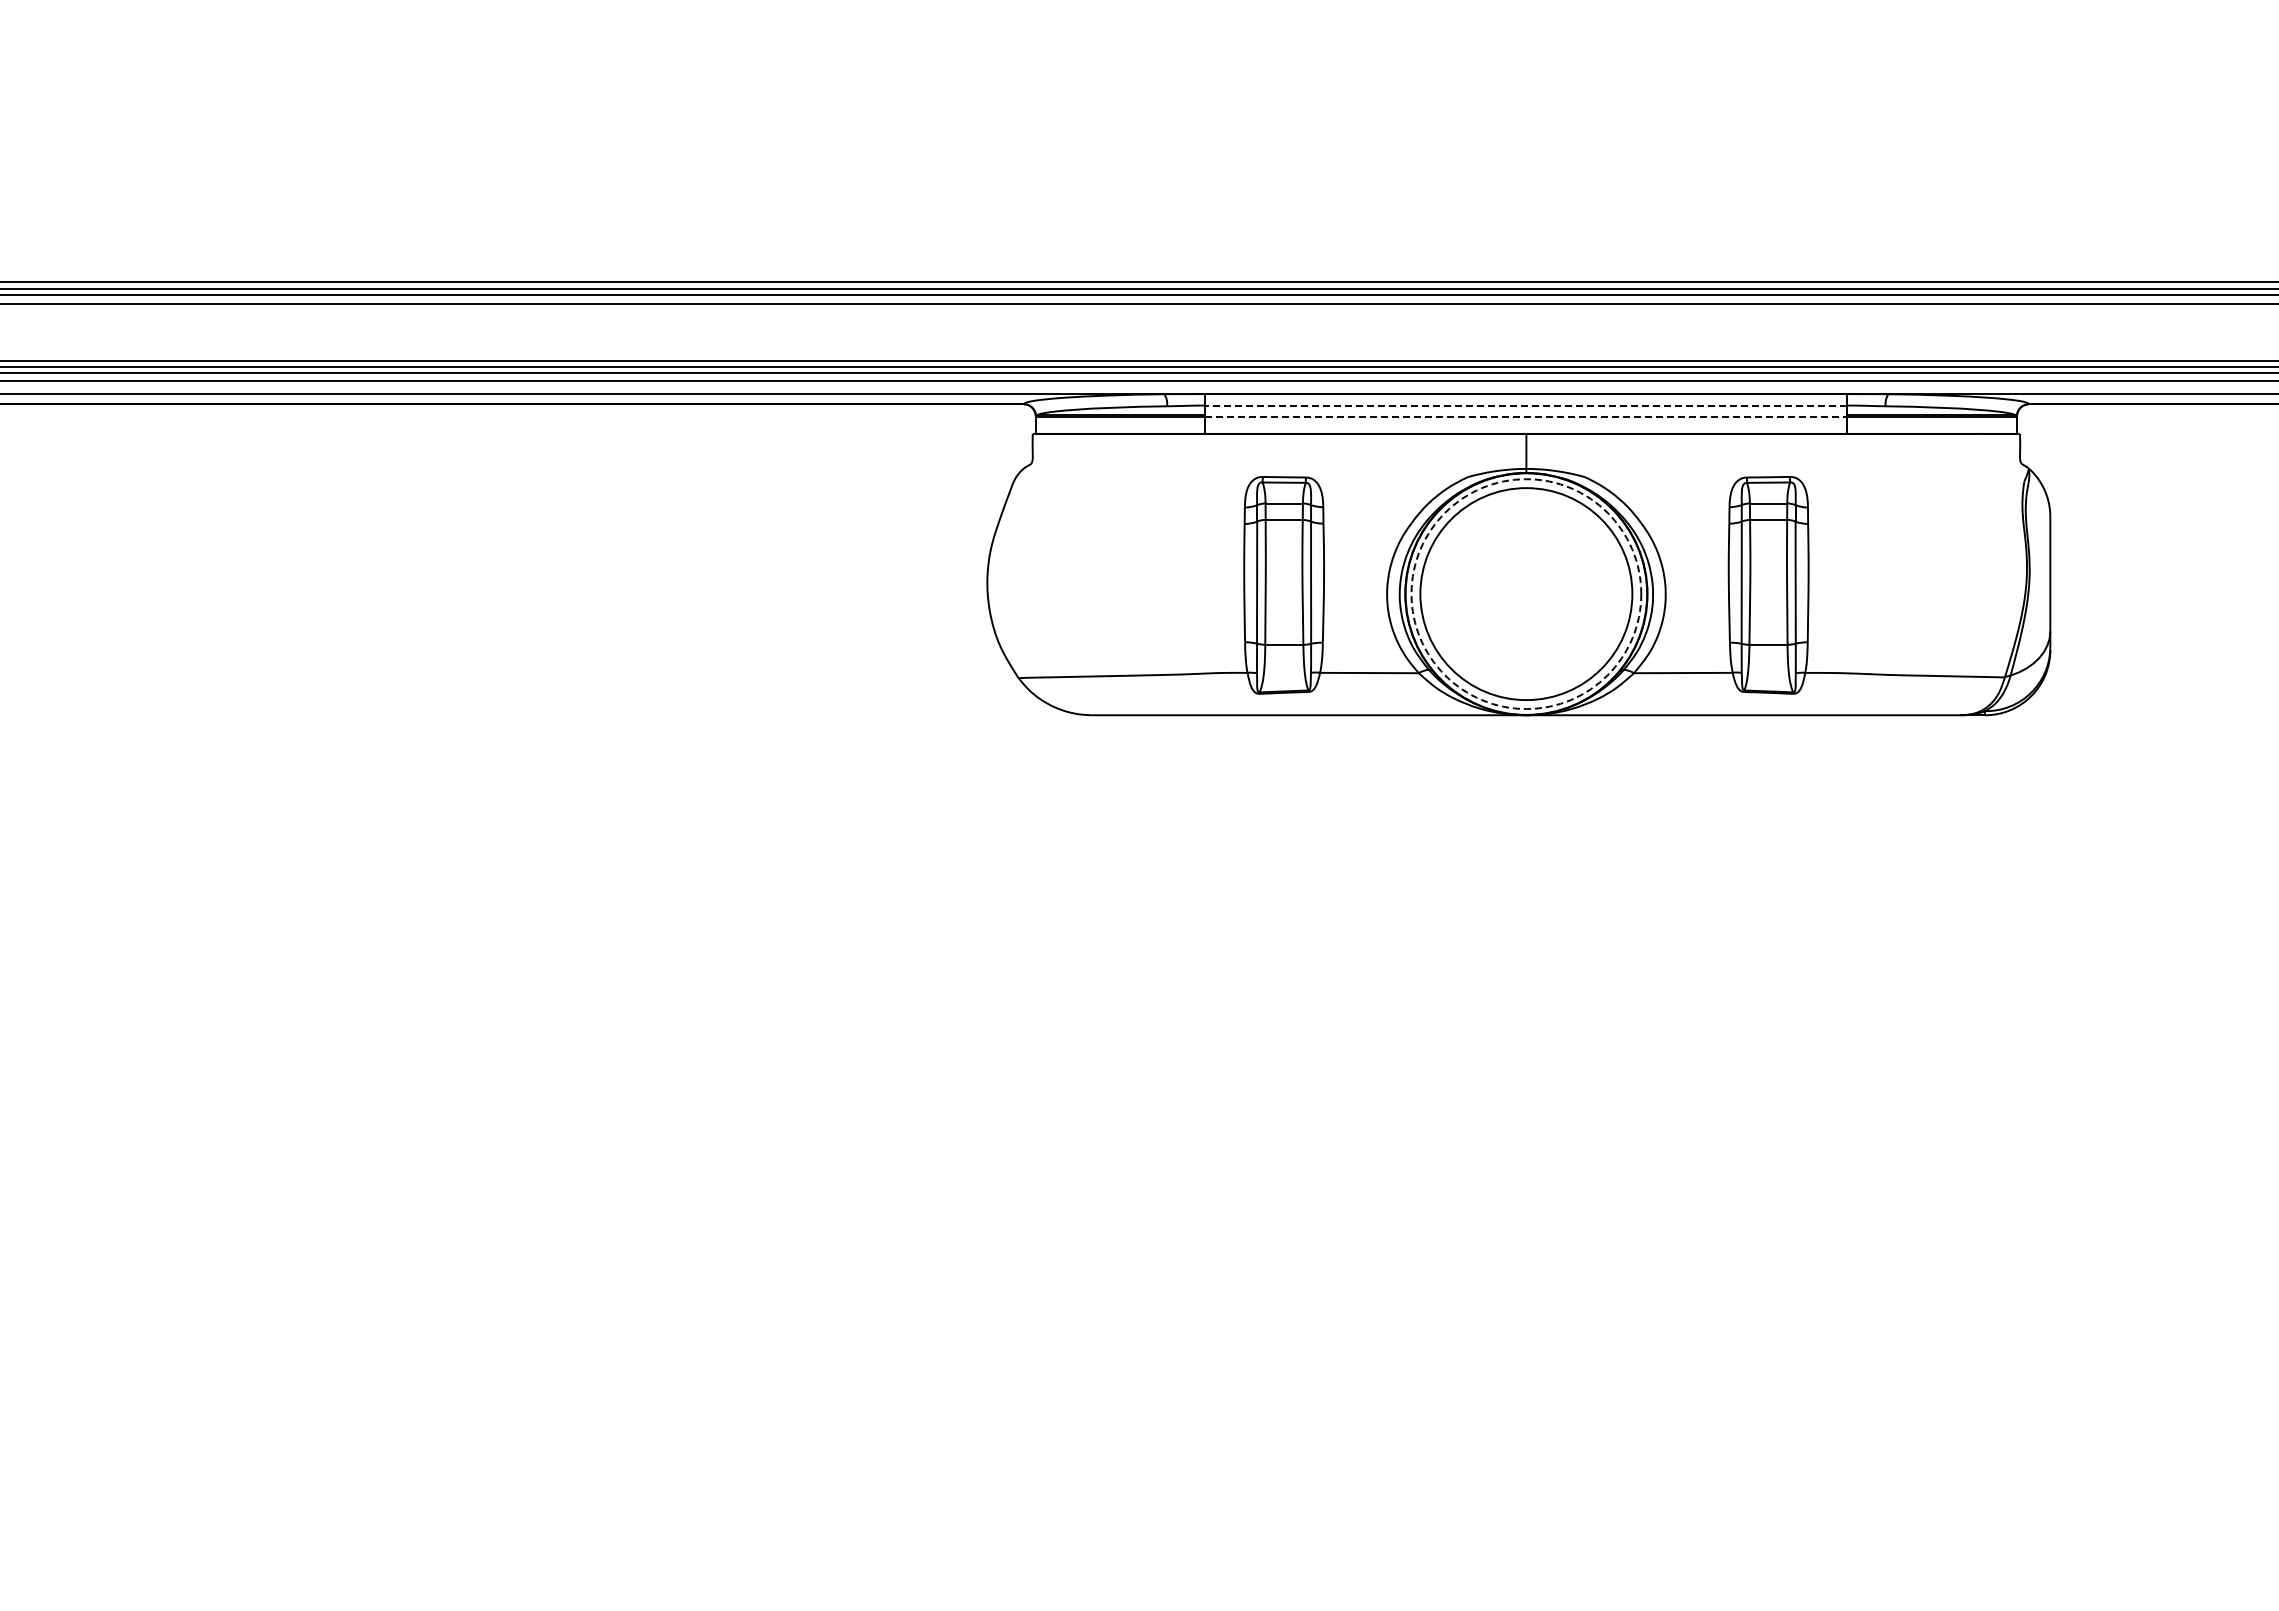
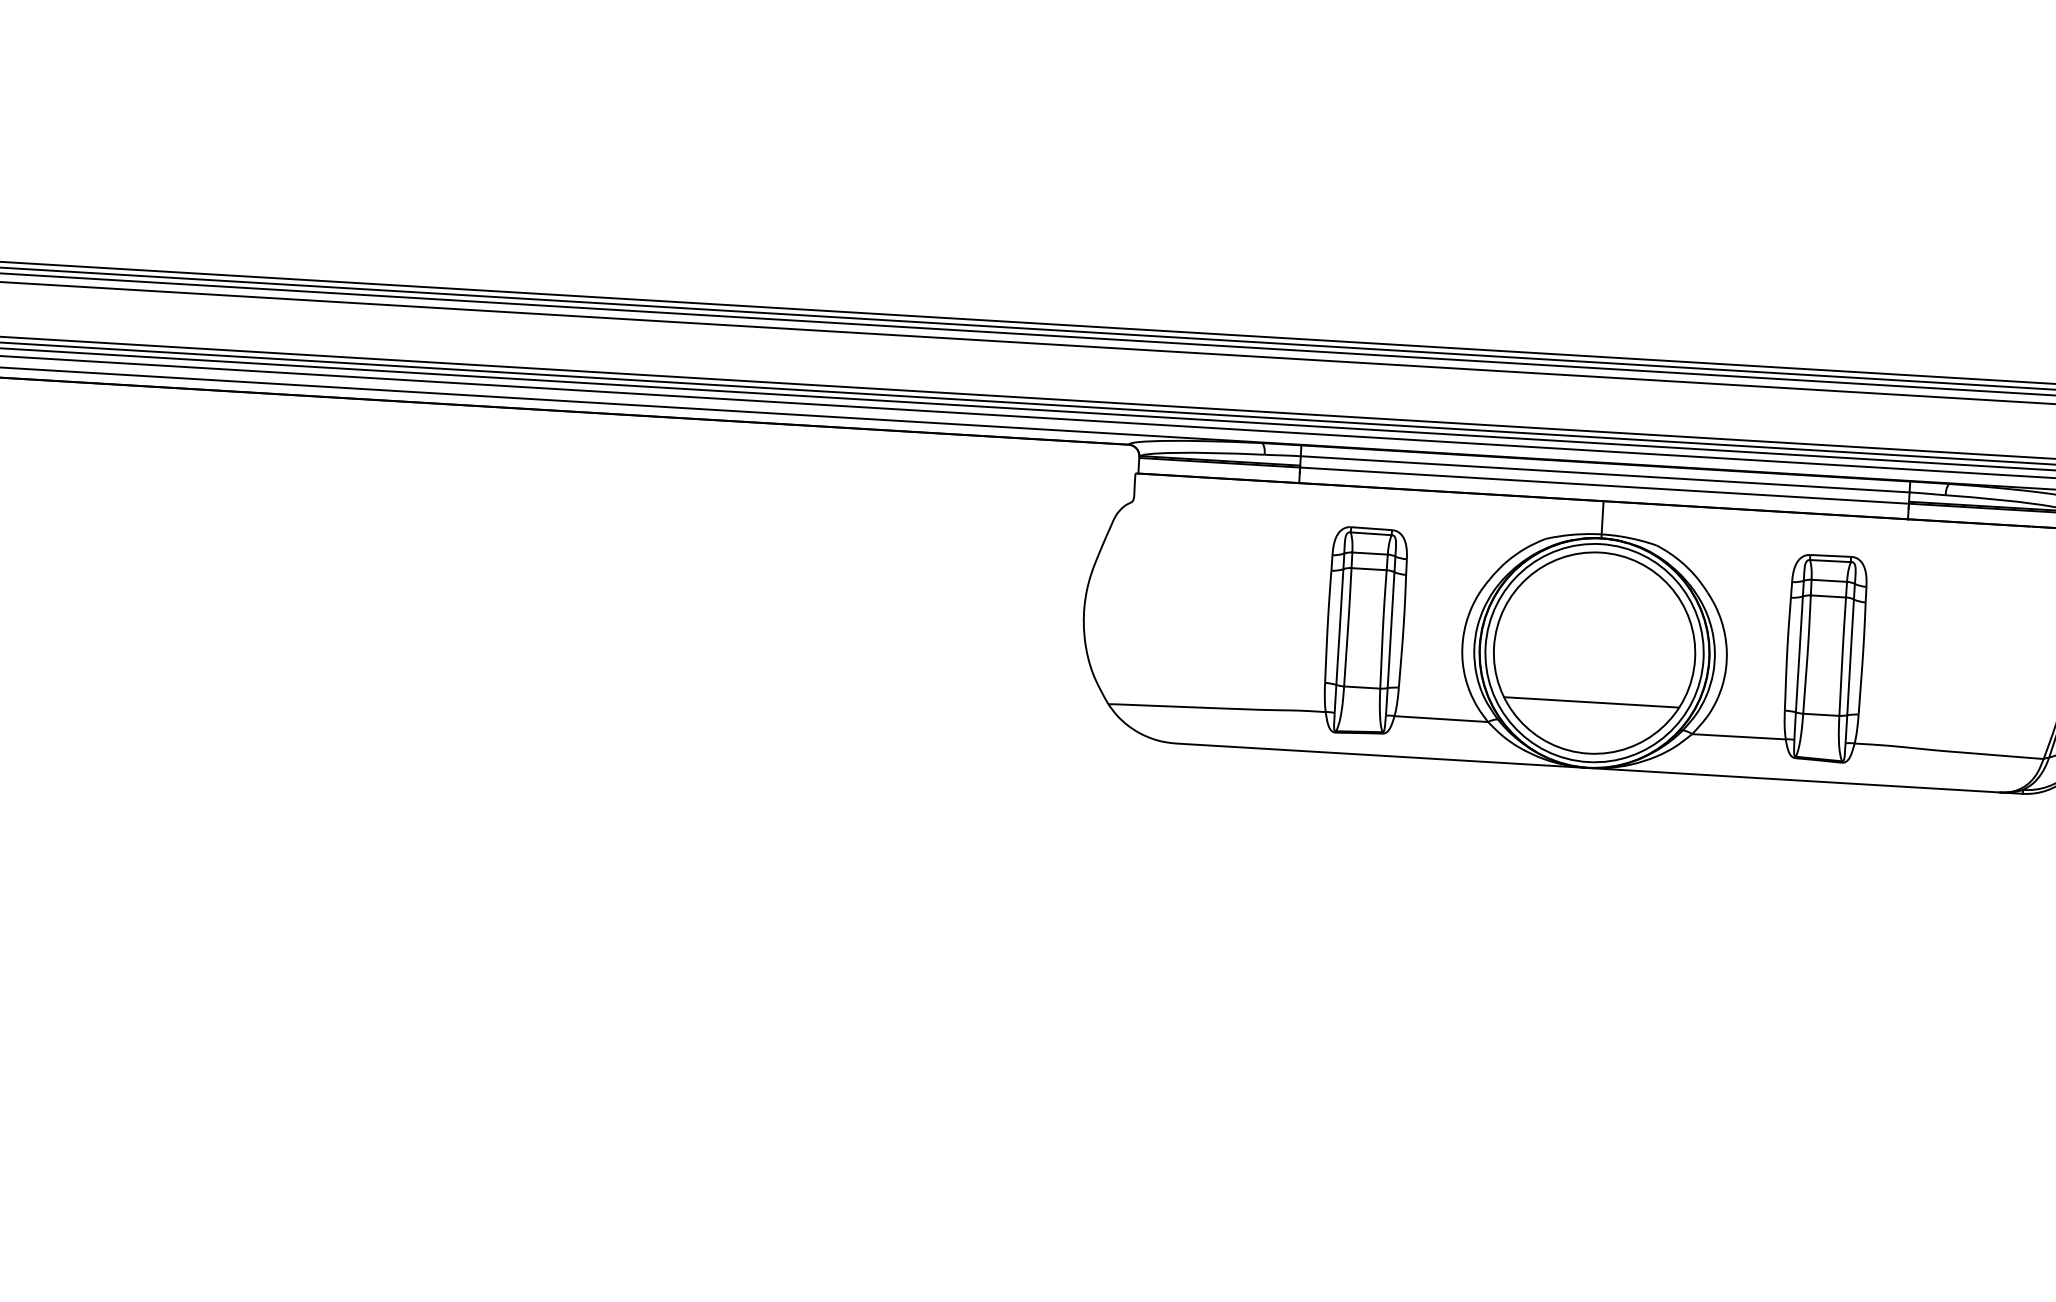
line: (1525, 405) -> (1604, 474), dashed -> solid
line: (1526, 417) -> (1604, 485), dashed -> solid
circle: (1526, 594) -> (1594, 653), dashed -> solid
line: (1526, 646) -> (1591, 702), added

